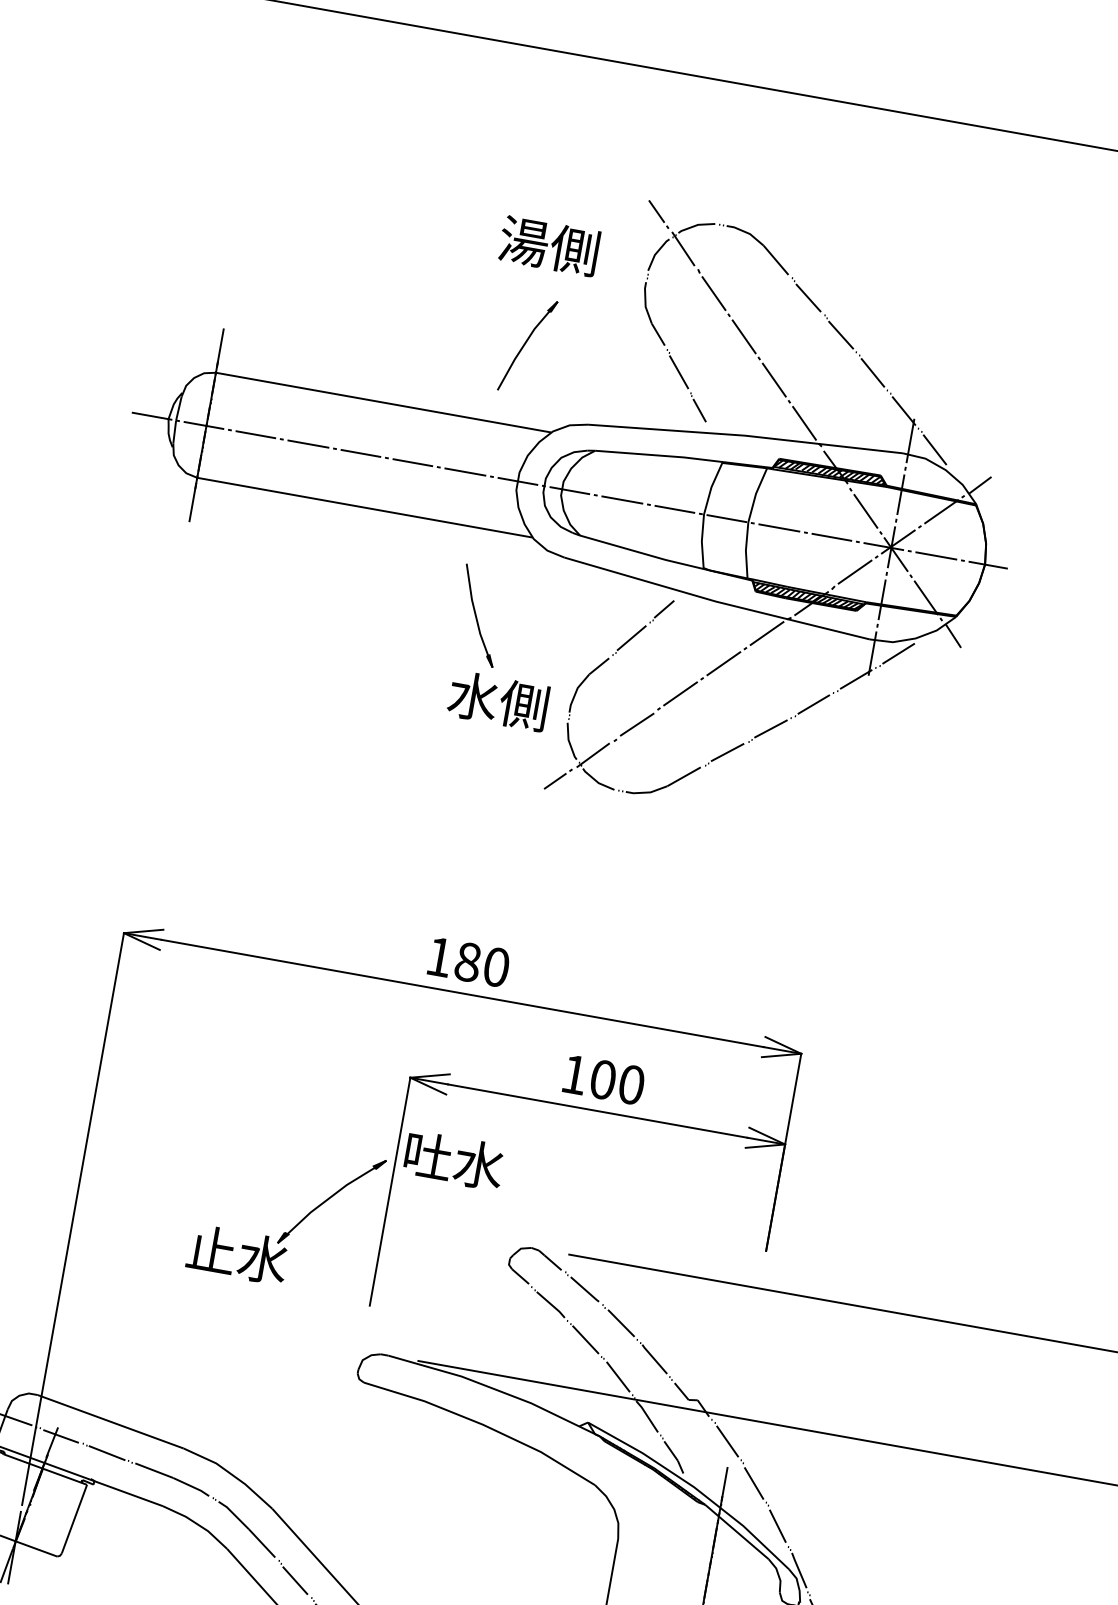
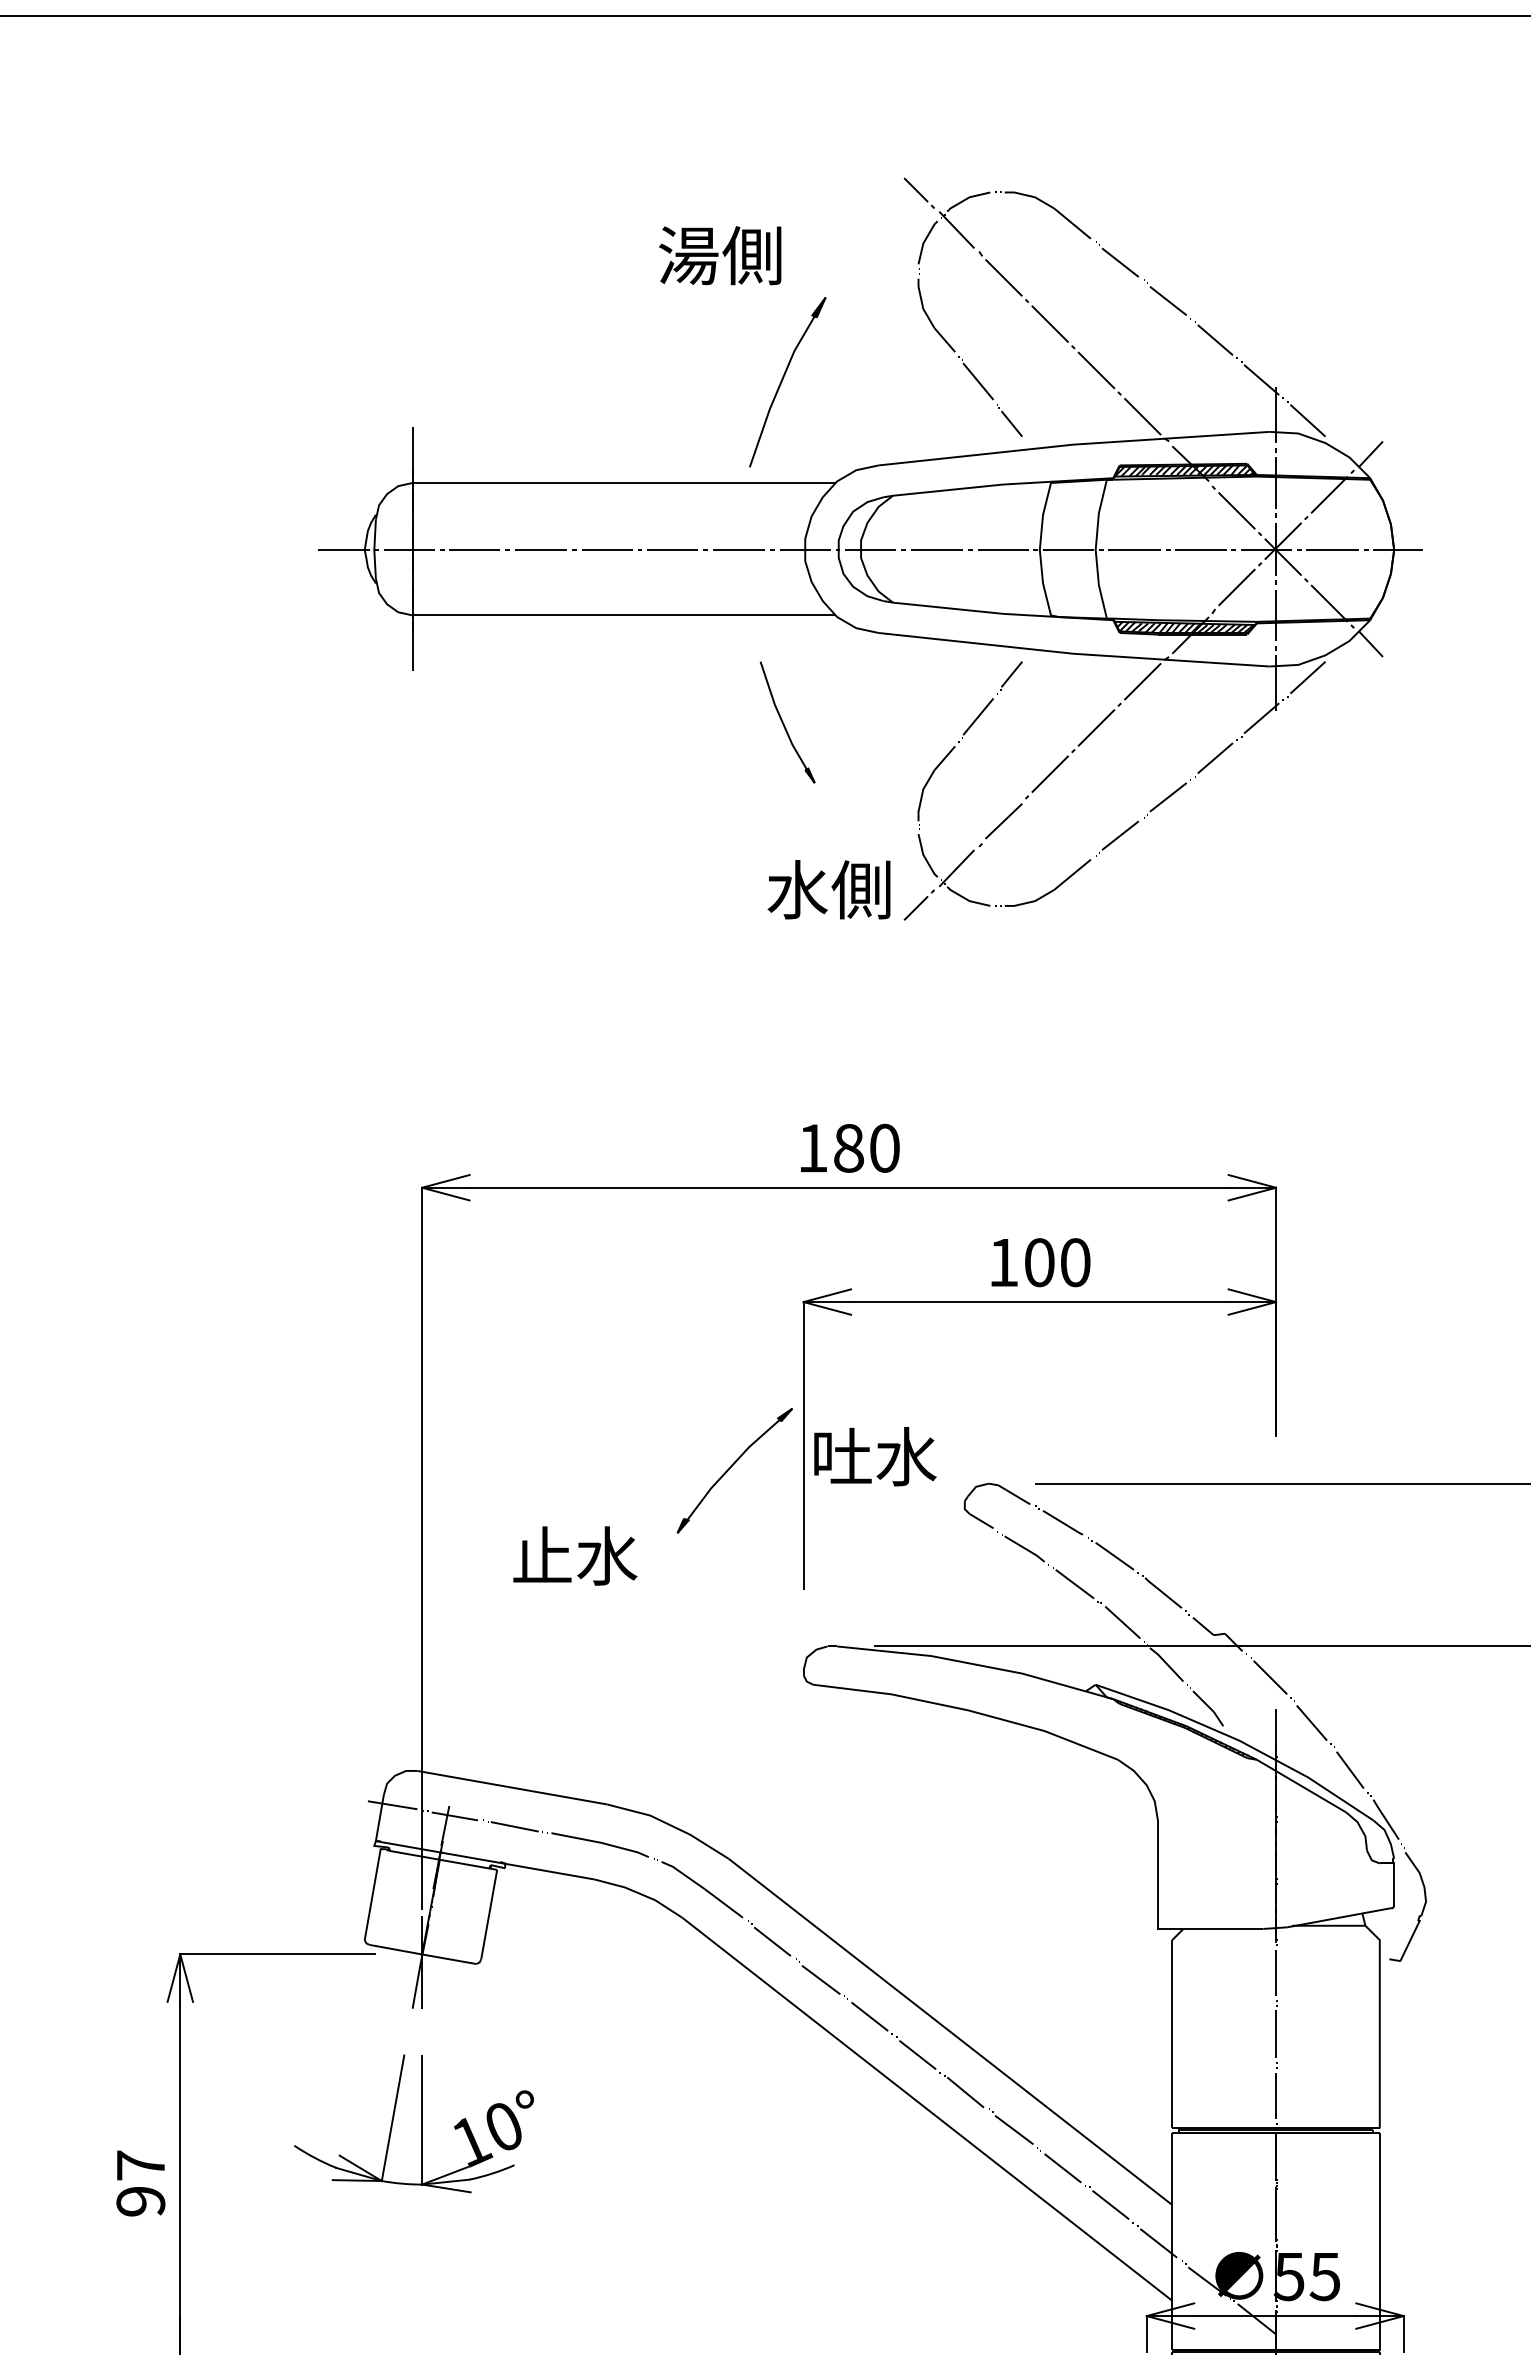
text: (549, 246) -> (720, 255), moved
part: (527, 346) -> (787, 382), size x1.4
text: (497, 700) -> (828, 889), moved
text: (454, 1160) -> (875, 1456), moved
text: (238, 1254) -> (575, 1555), moved

